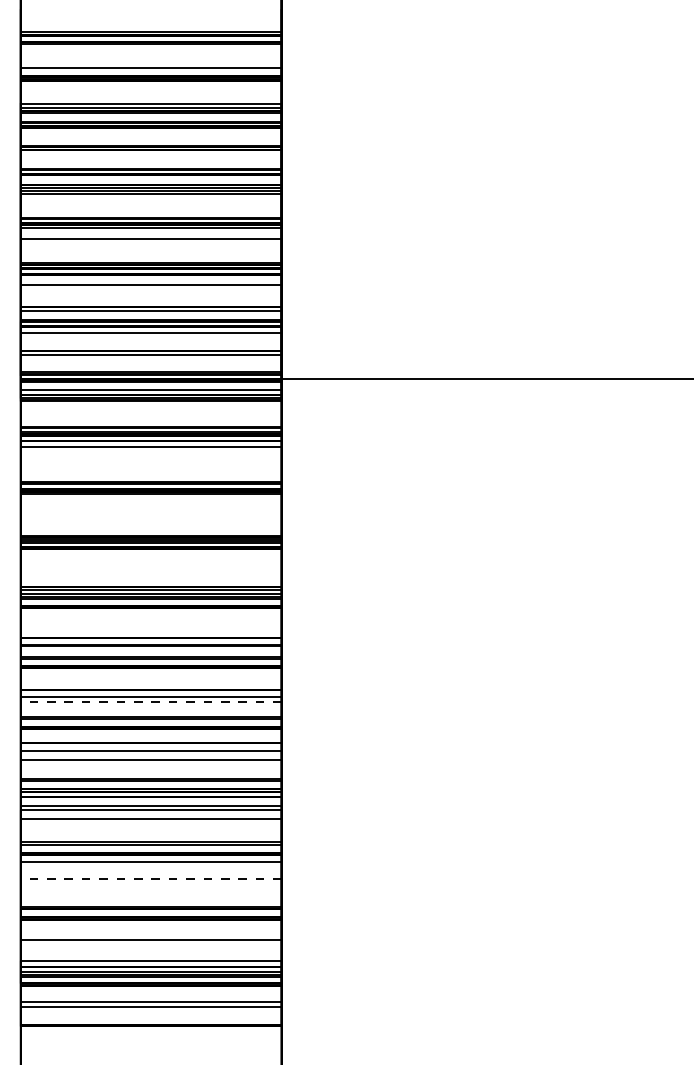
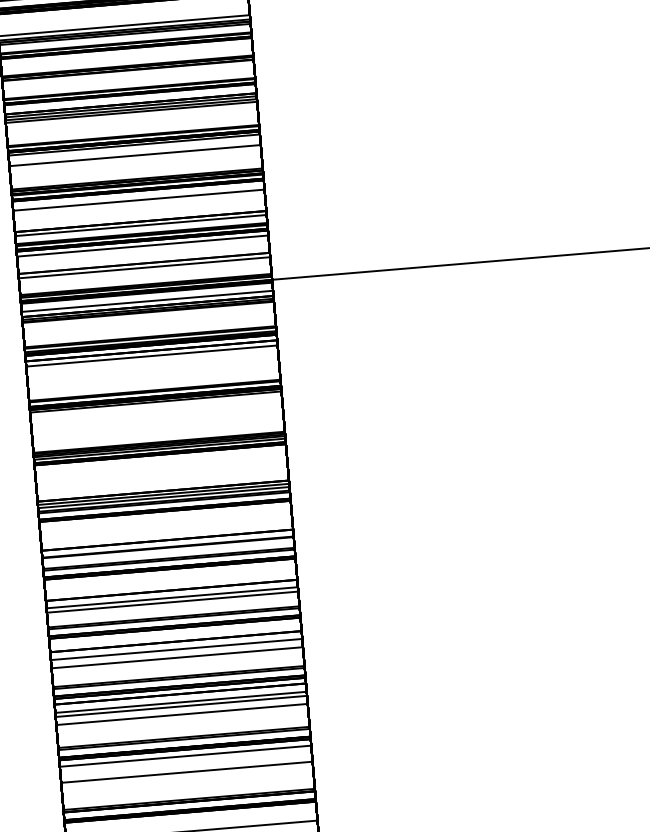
line: (150, 702) -> (171, 602), dashed -> solid
line: (150, 878) -> (186, 772), dashed -> solid

